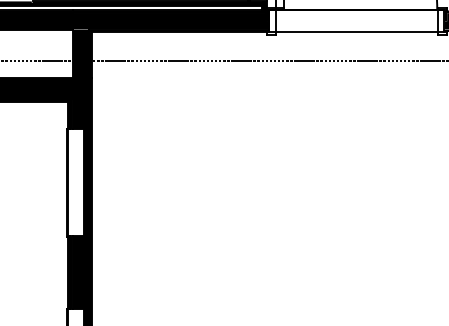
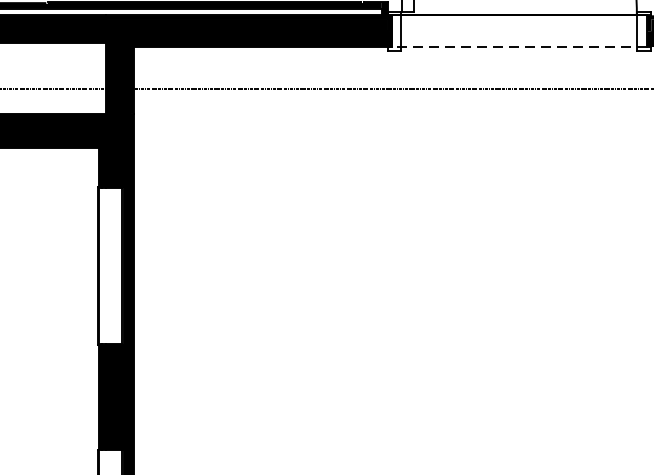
line: (356, 32) -> (519, 47), solid -> dashed

